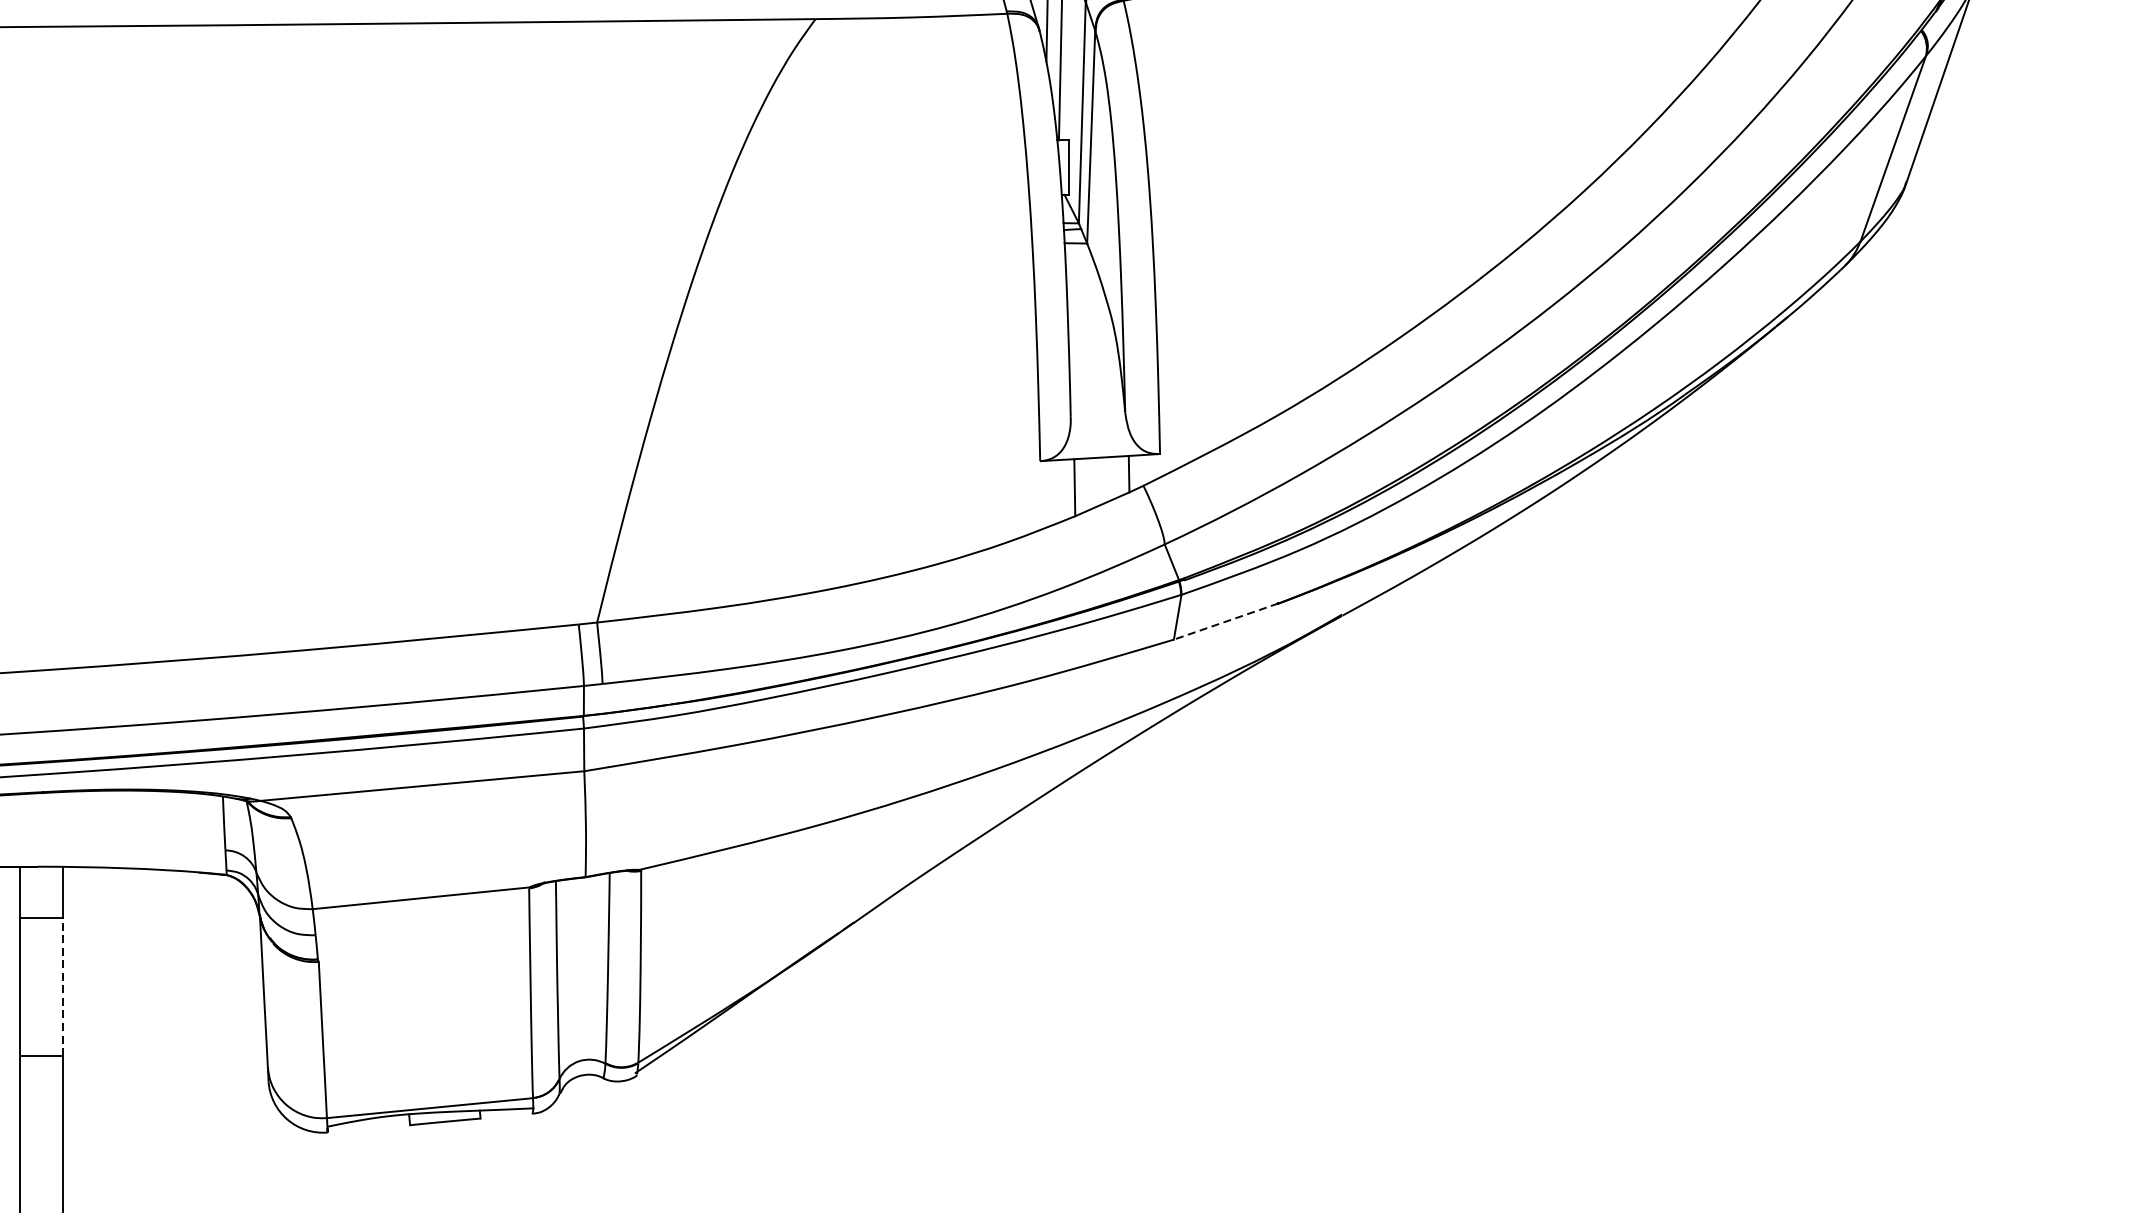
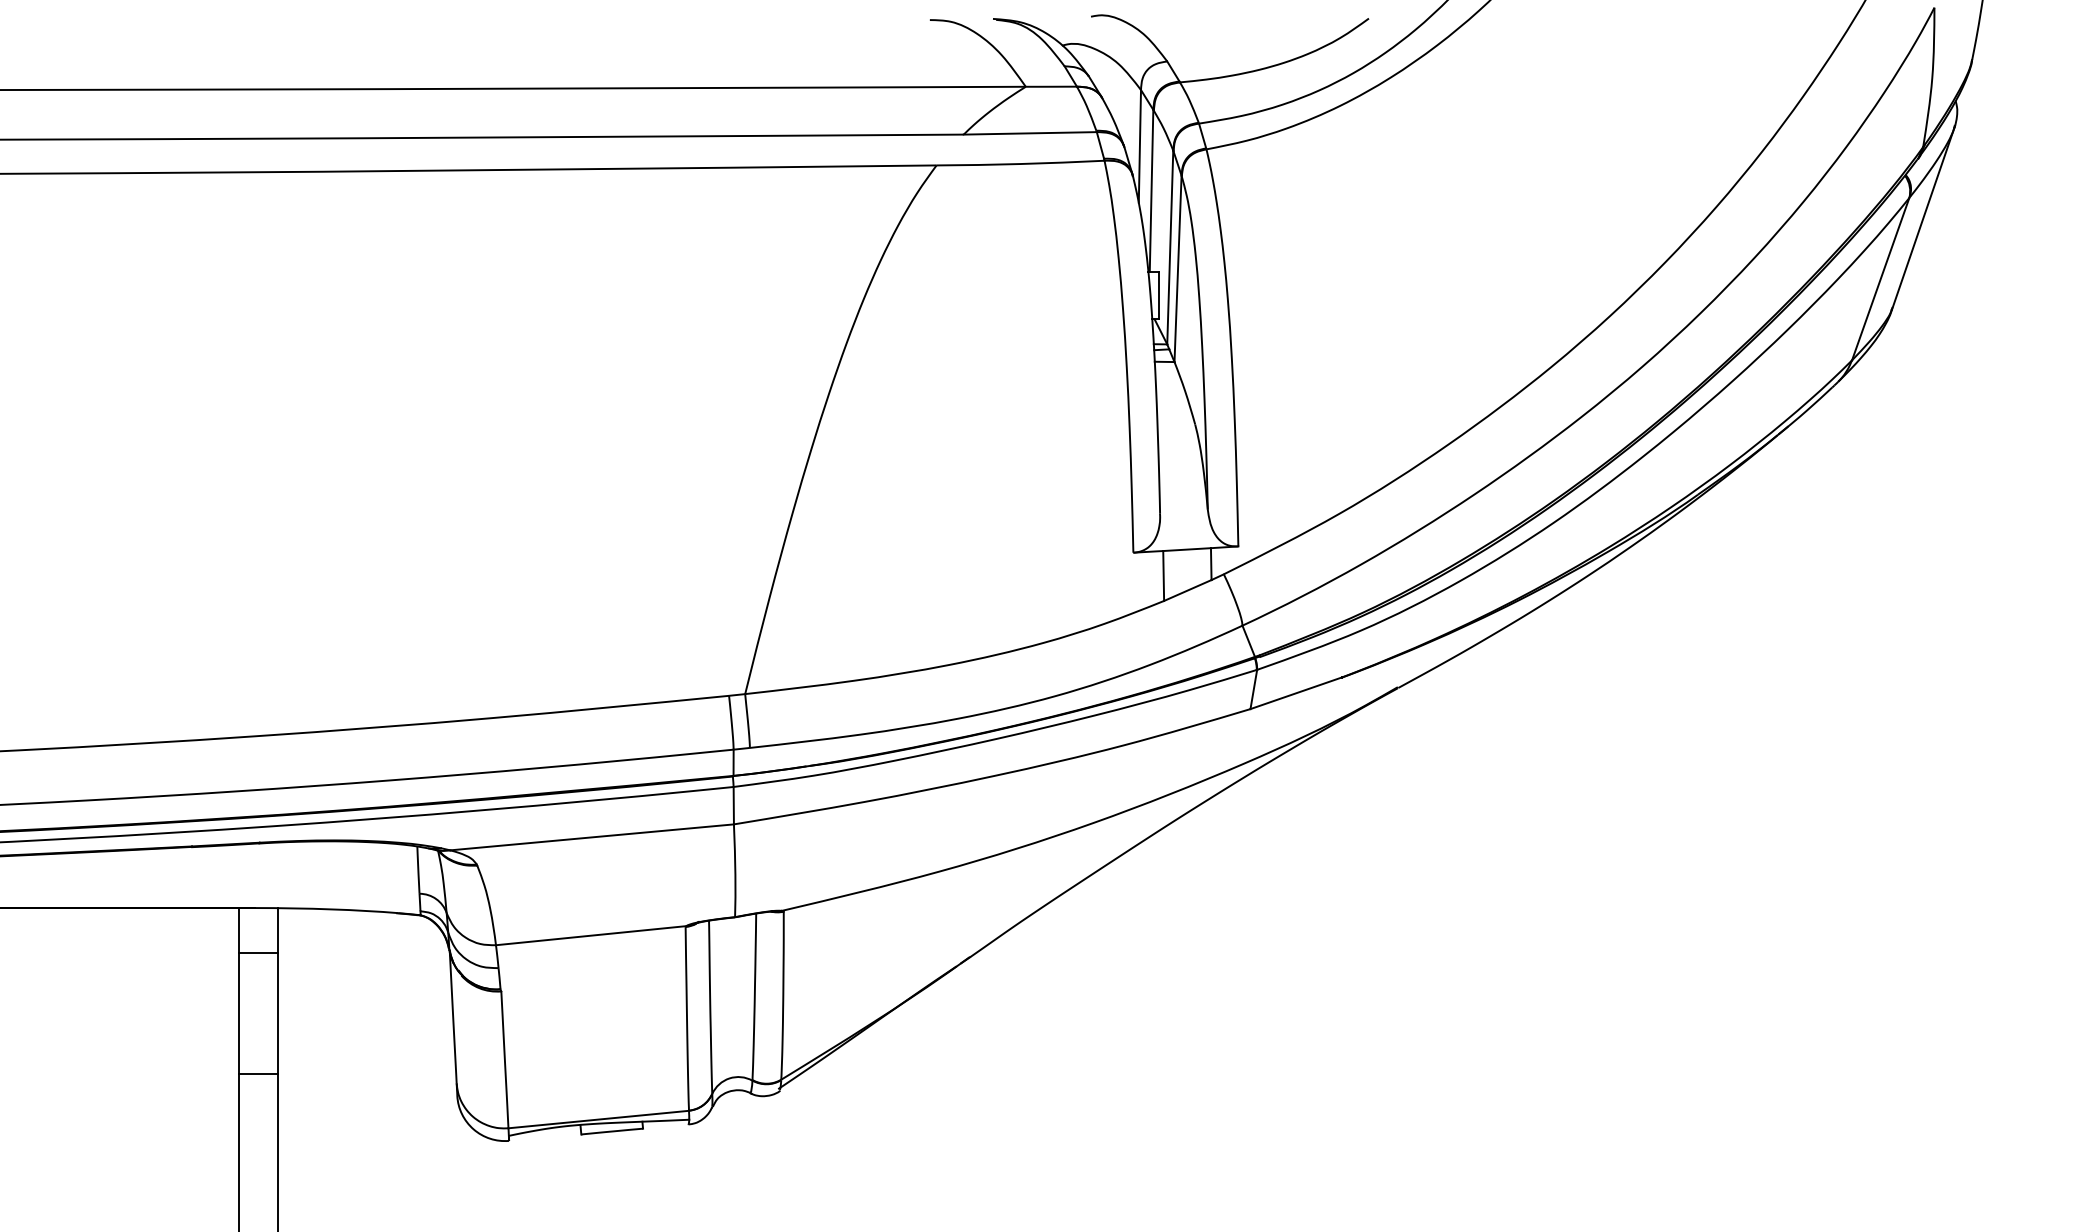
line: (1225, 621) -> (1295, 693), dashed -> solid
line: (63, 987) -> (277, 1013), dashed -> solid

